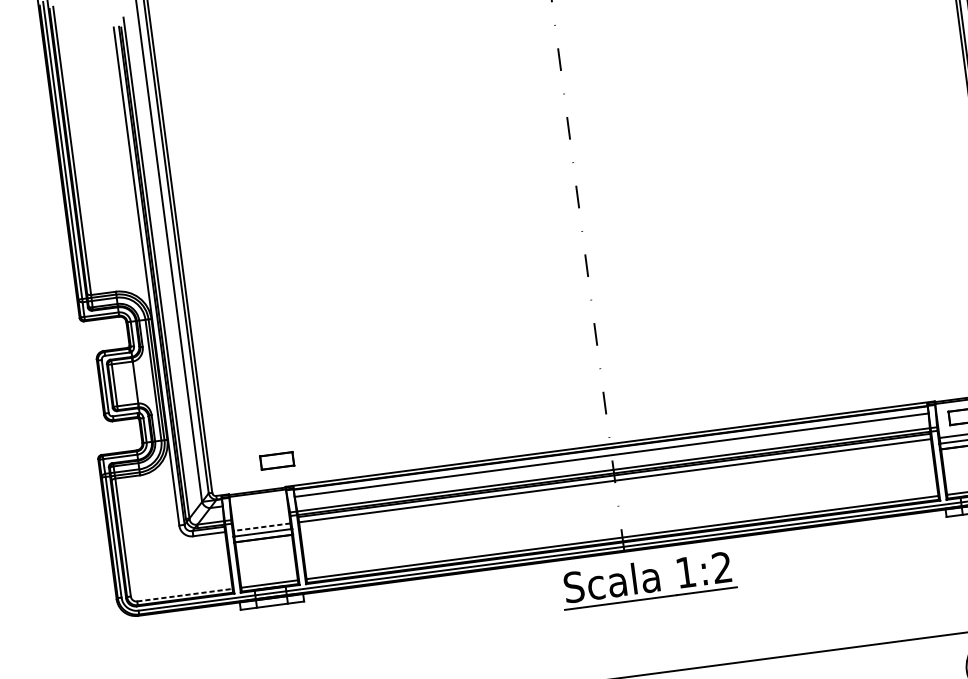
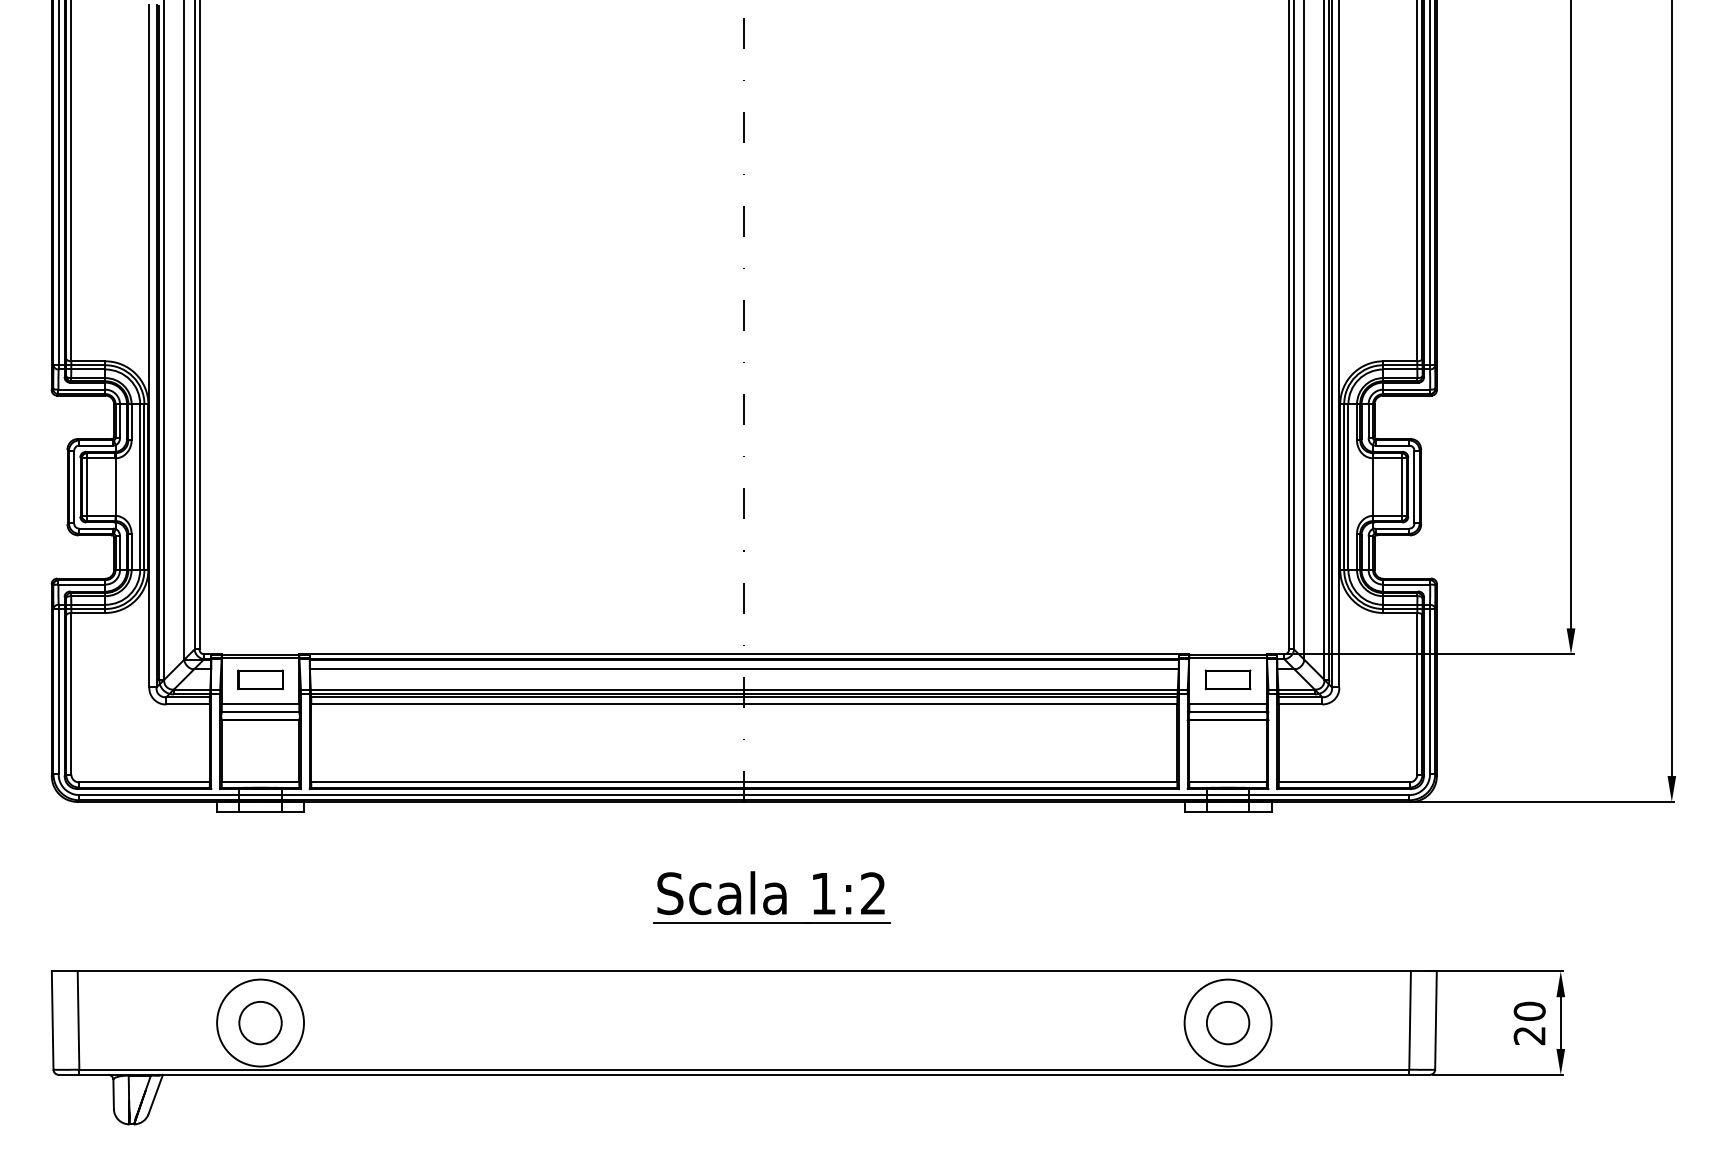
part: (277, 460) -> (260, 679), moved
line: (262, 527) -> (260, 704), dashed -> solid
part: (648, 580) -> (771, 897), moved
line: (185, 595) -> (145, 782), dashed -> solid

